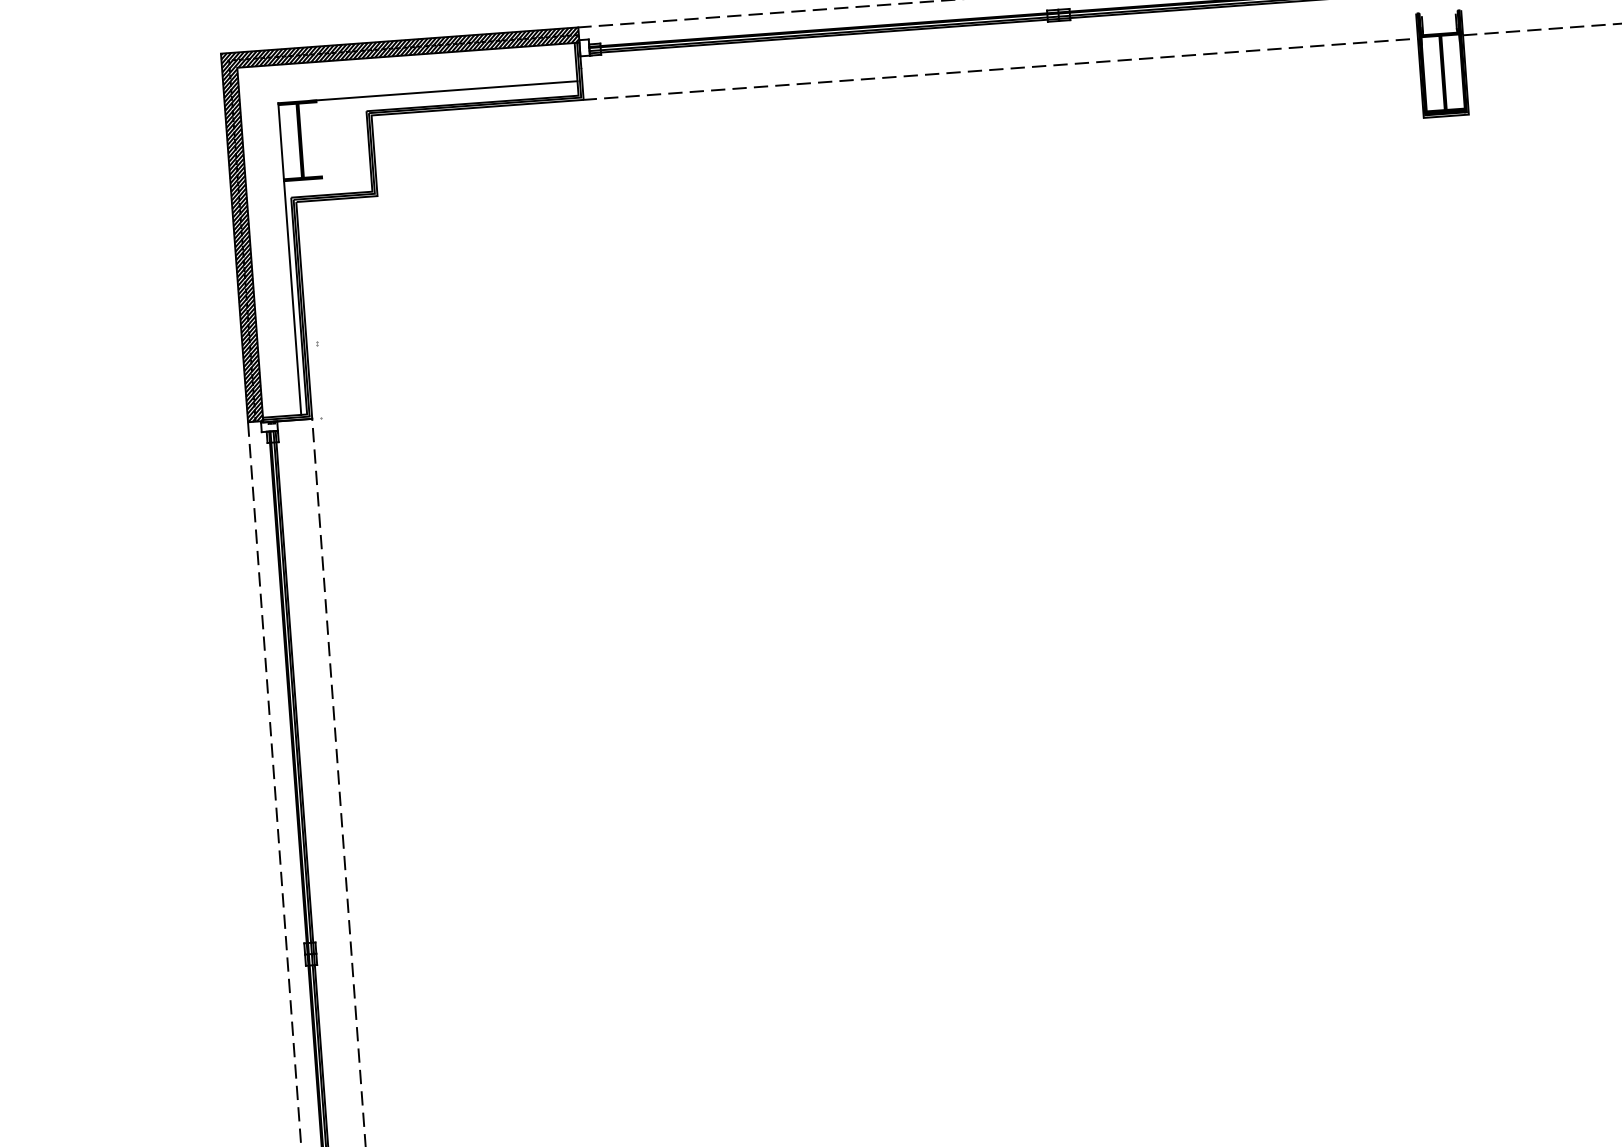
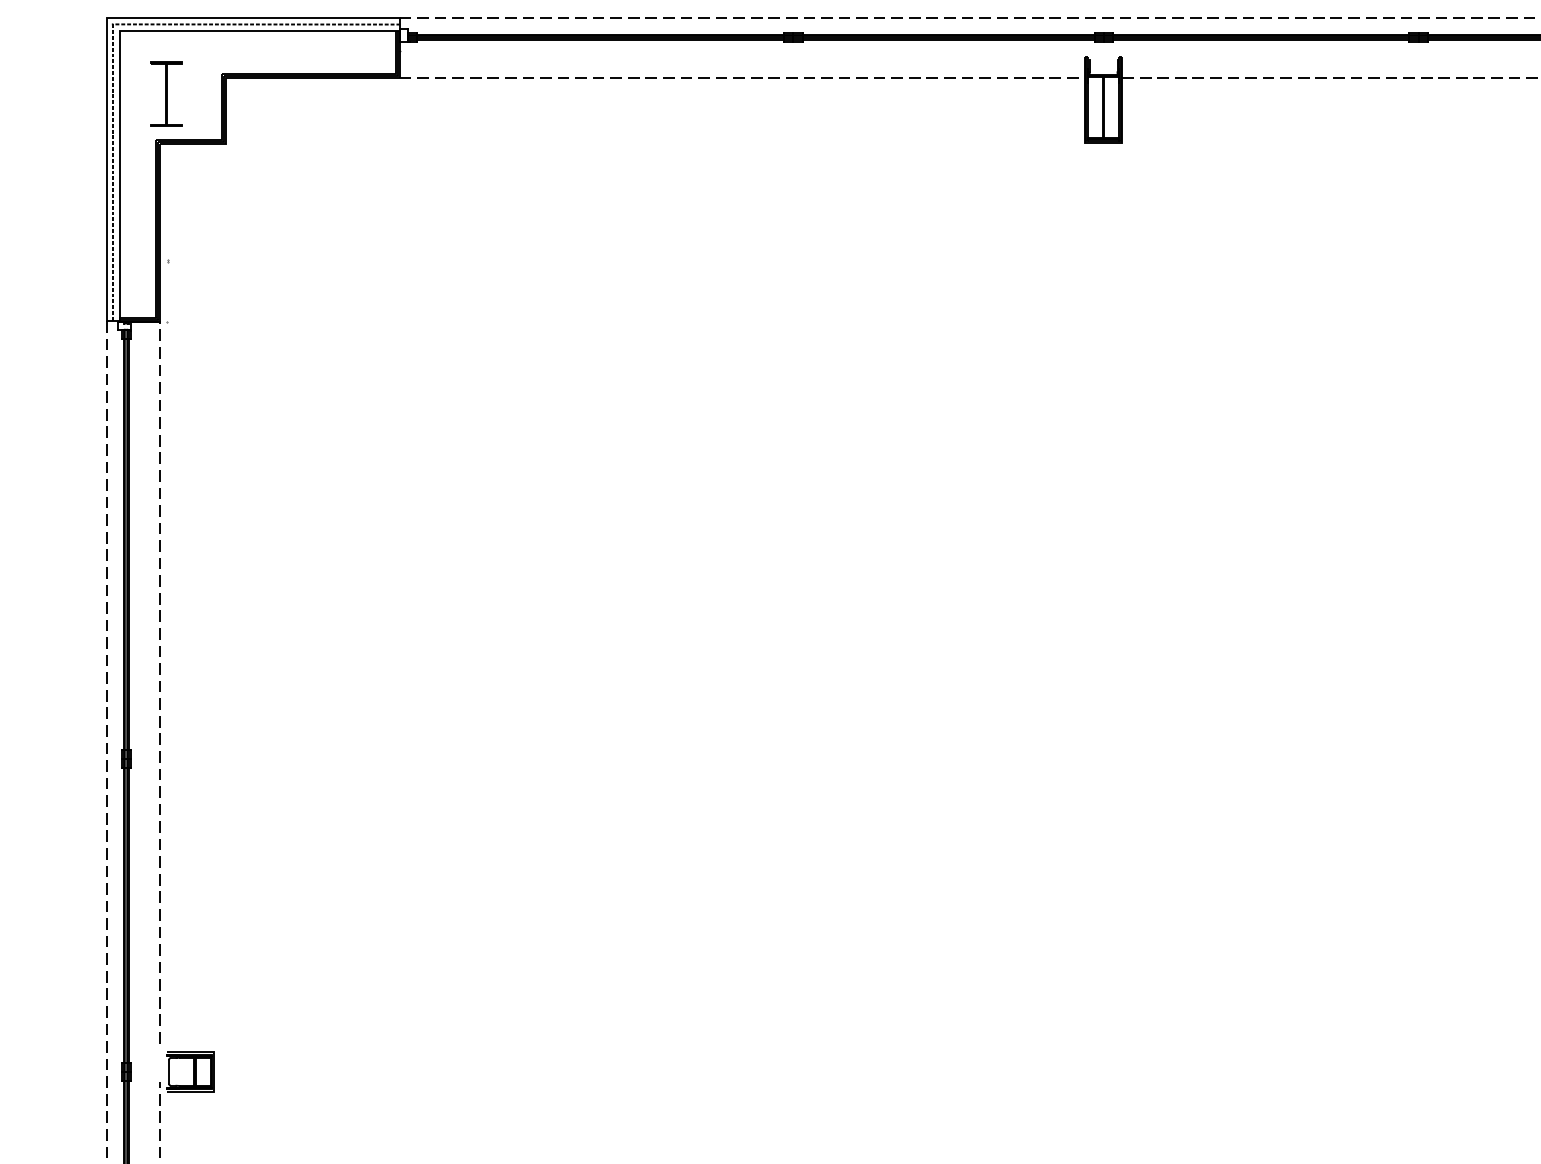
line: (443, 91) -> (286, 62), removed
hatch: (412, 224) -> (253, 169), removed
line: (289, 259) -> (150, 190), removed

